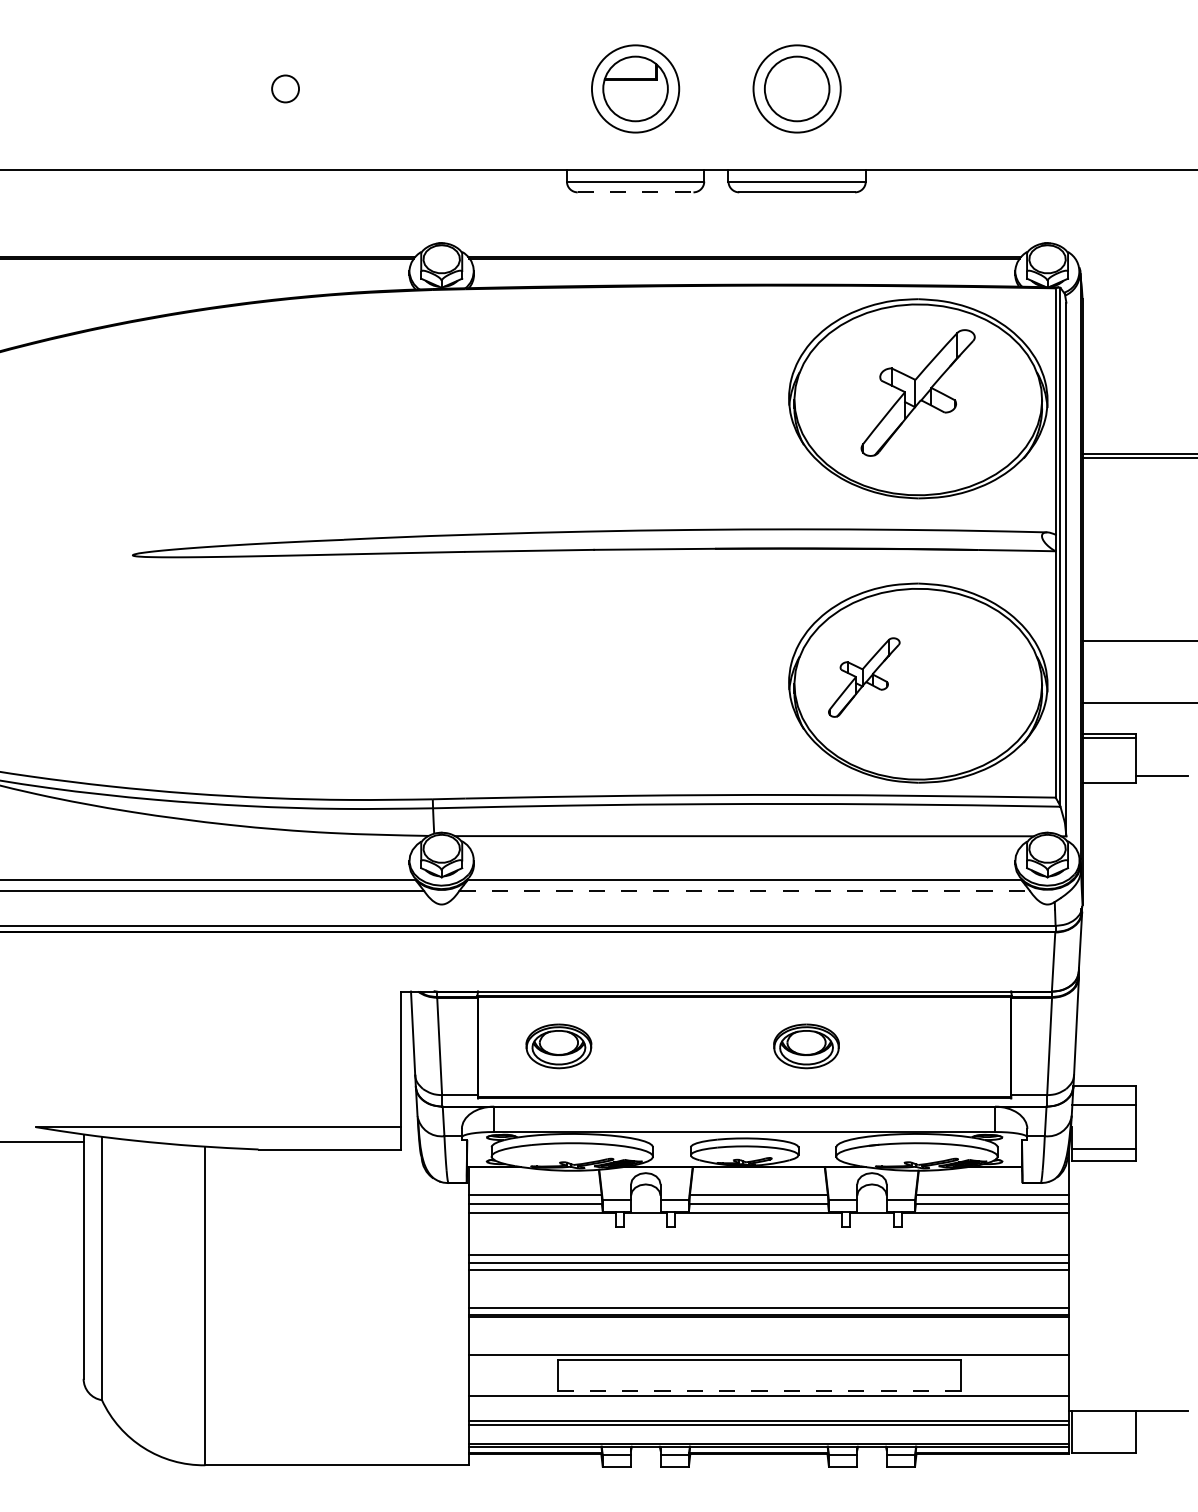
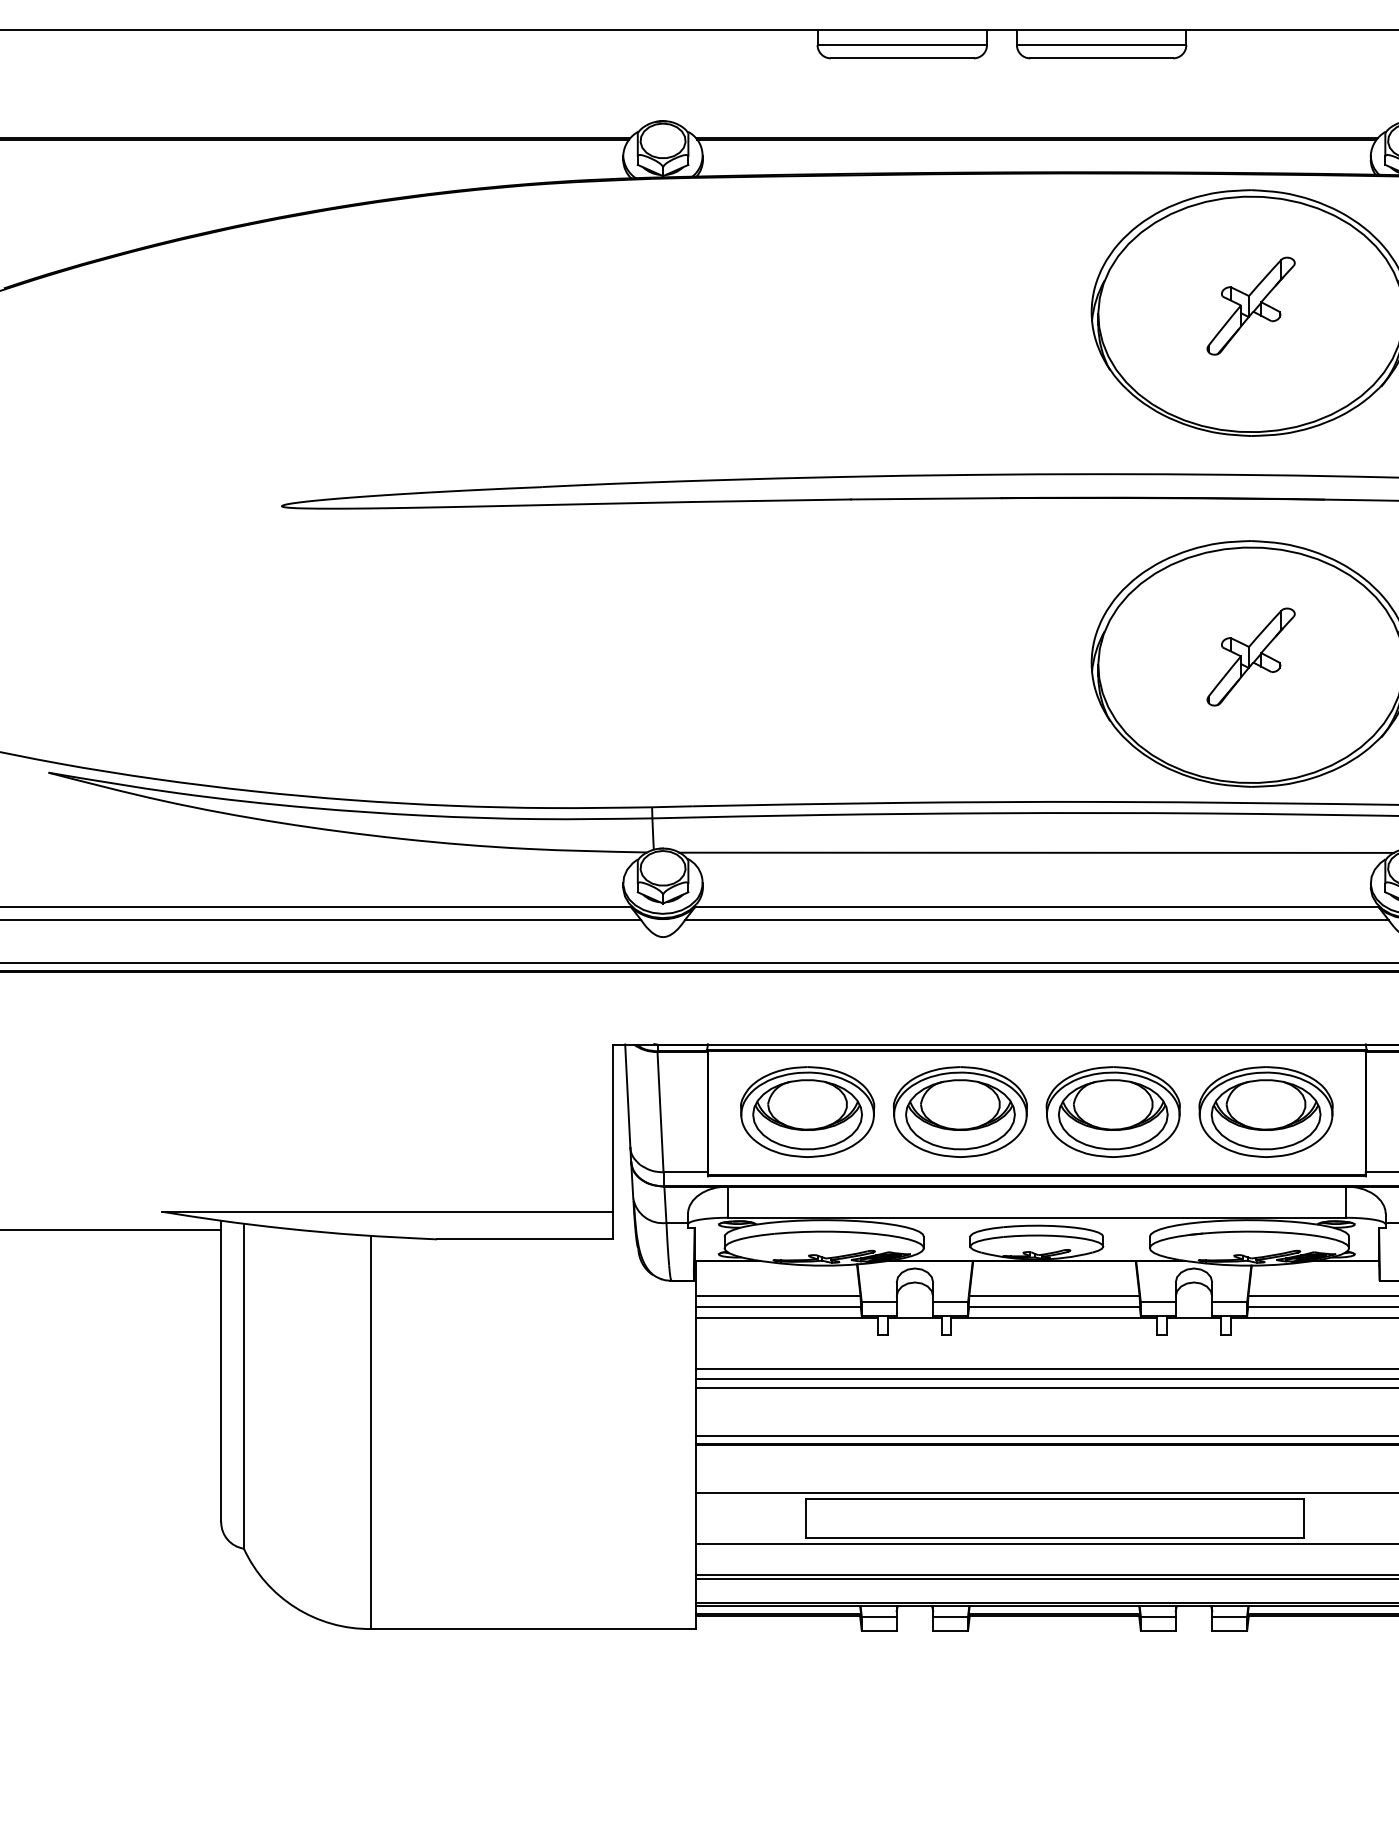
line: (635, 192) -> (902, 58), dashed -> solid
part: (918, 393) -> (1251, 306), size x0.62
part: (864, 677) -> (1251, 656), moved
line: (745, 890) -> (1037, 919), dashed -> solid
part: (558, 1046) -> (807, 1112), size x1.67
part: (682, 1046) -> (960, 1112), added
part: (806, 1046) -> (1113, 1112), size x1.67
part: (930, 1046) -> (1266, 1112), added
line: (759, 1391) -> (1055, 1537), dashed -> solid

